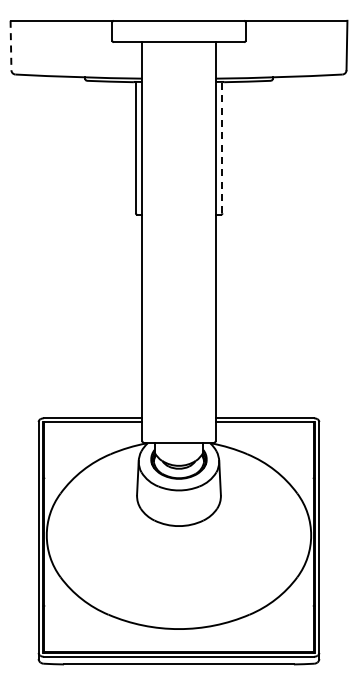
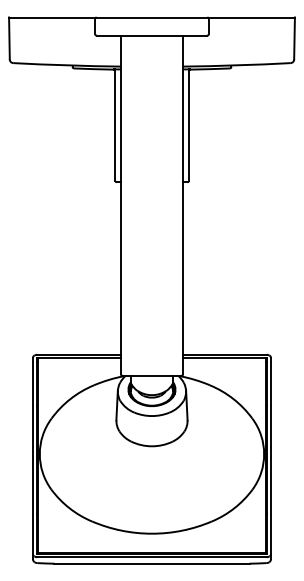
line: (11, 45) -> (9, 38), dashed -> solid
line: (222, 147) -> (188, 125), dashed -> solid

